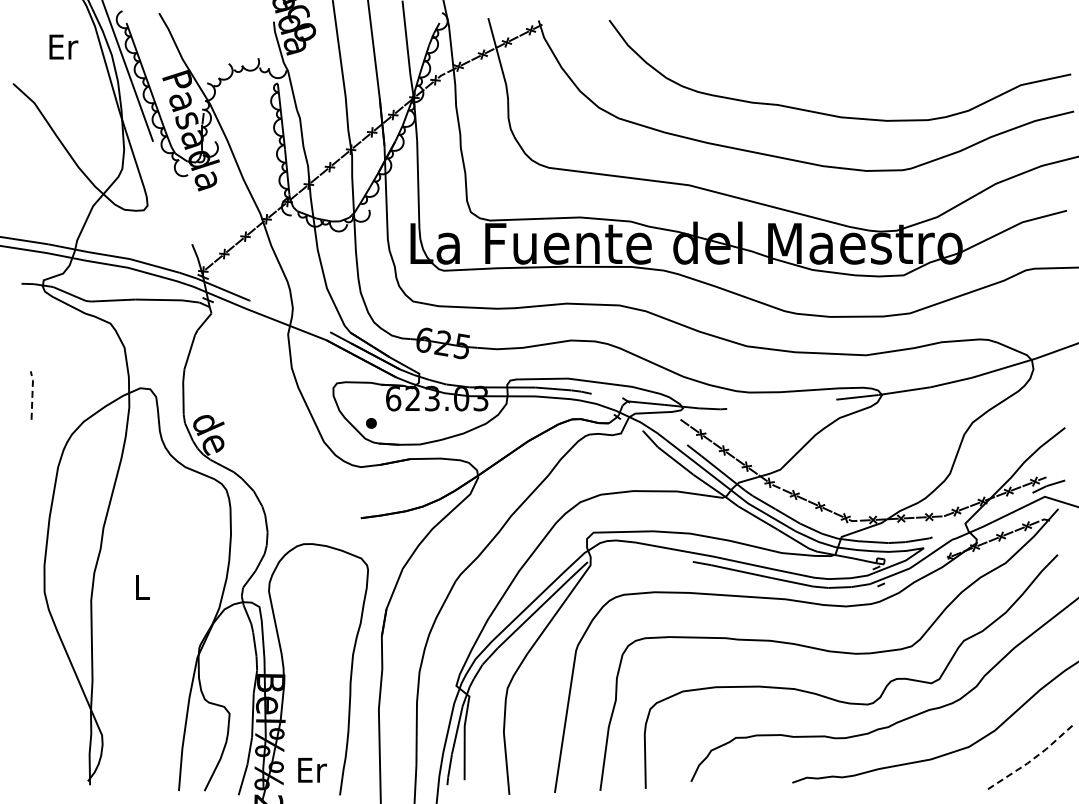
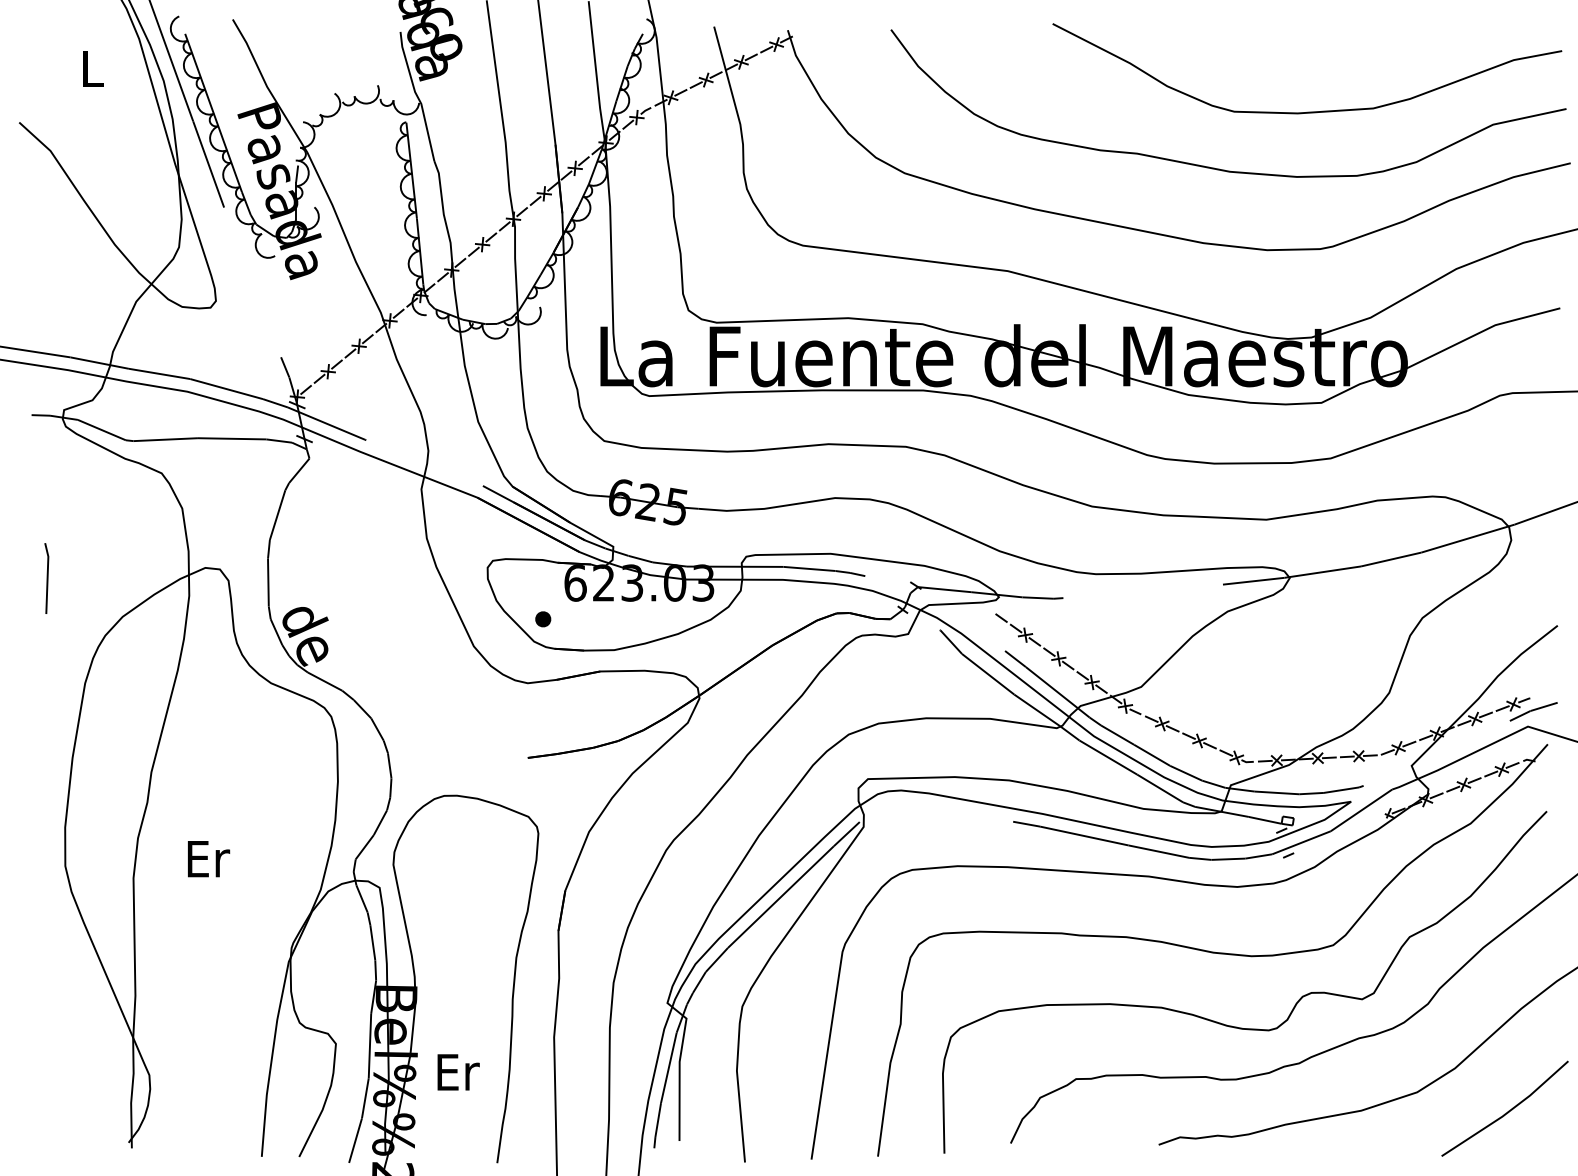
text: (63, 46) -> (92, 68), Er -> L
curve: (896, 75) -> (1311, 110), added
line: (32, 394) -> (47, 577), dashed -> solid
text: (142, 587) -> (208, 859), L -> Er
line: (1031, 760) -> (1508, 1112), dashed -> solid
text: (312, 770) -> (458, 1072), moved

